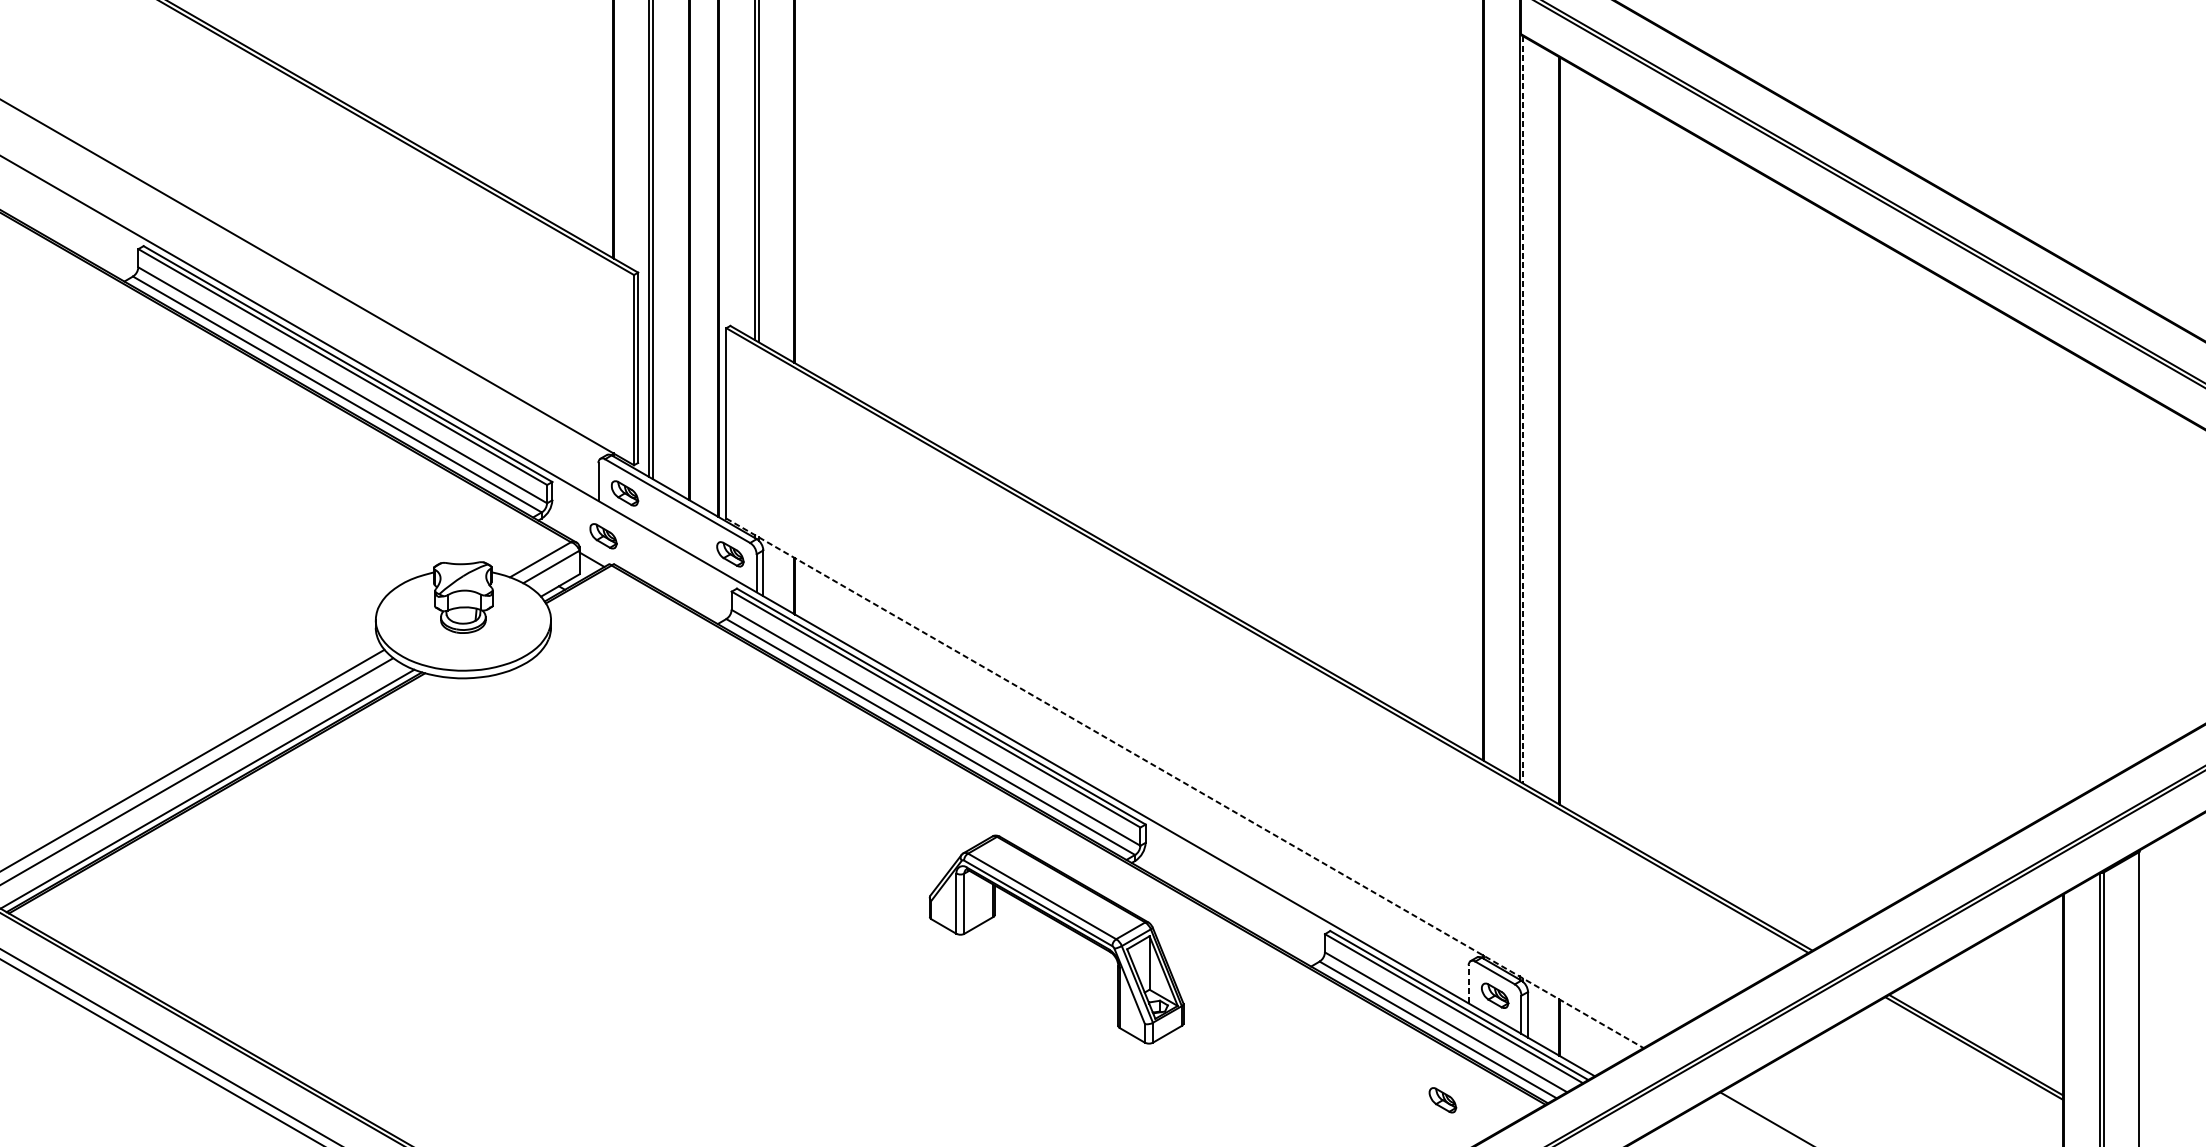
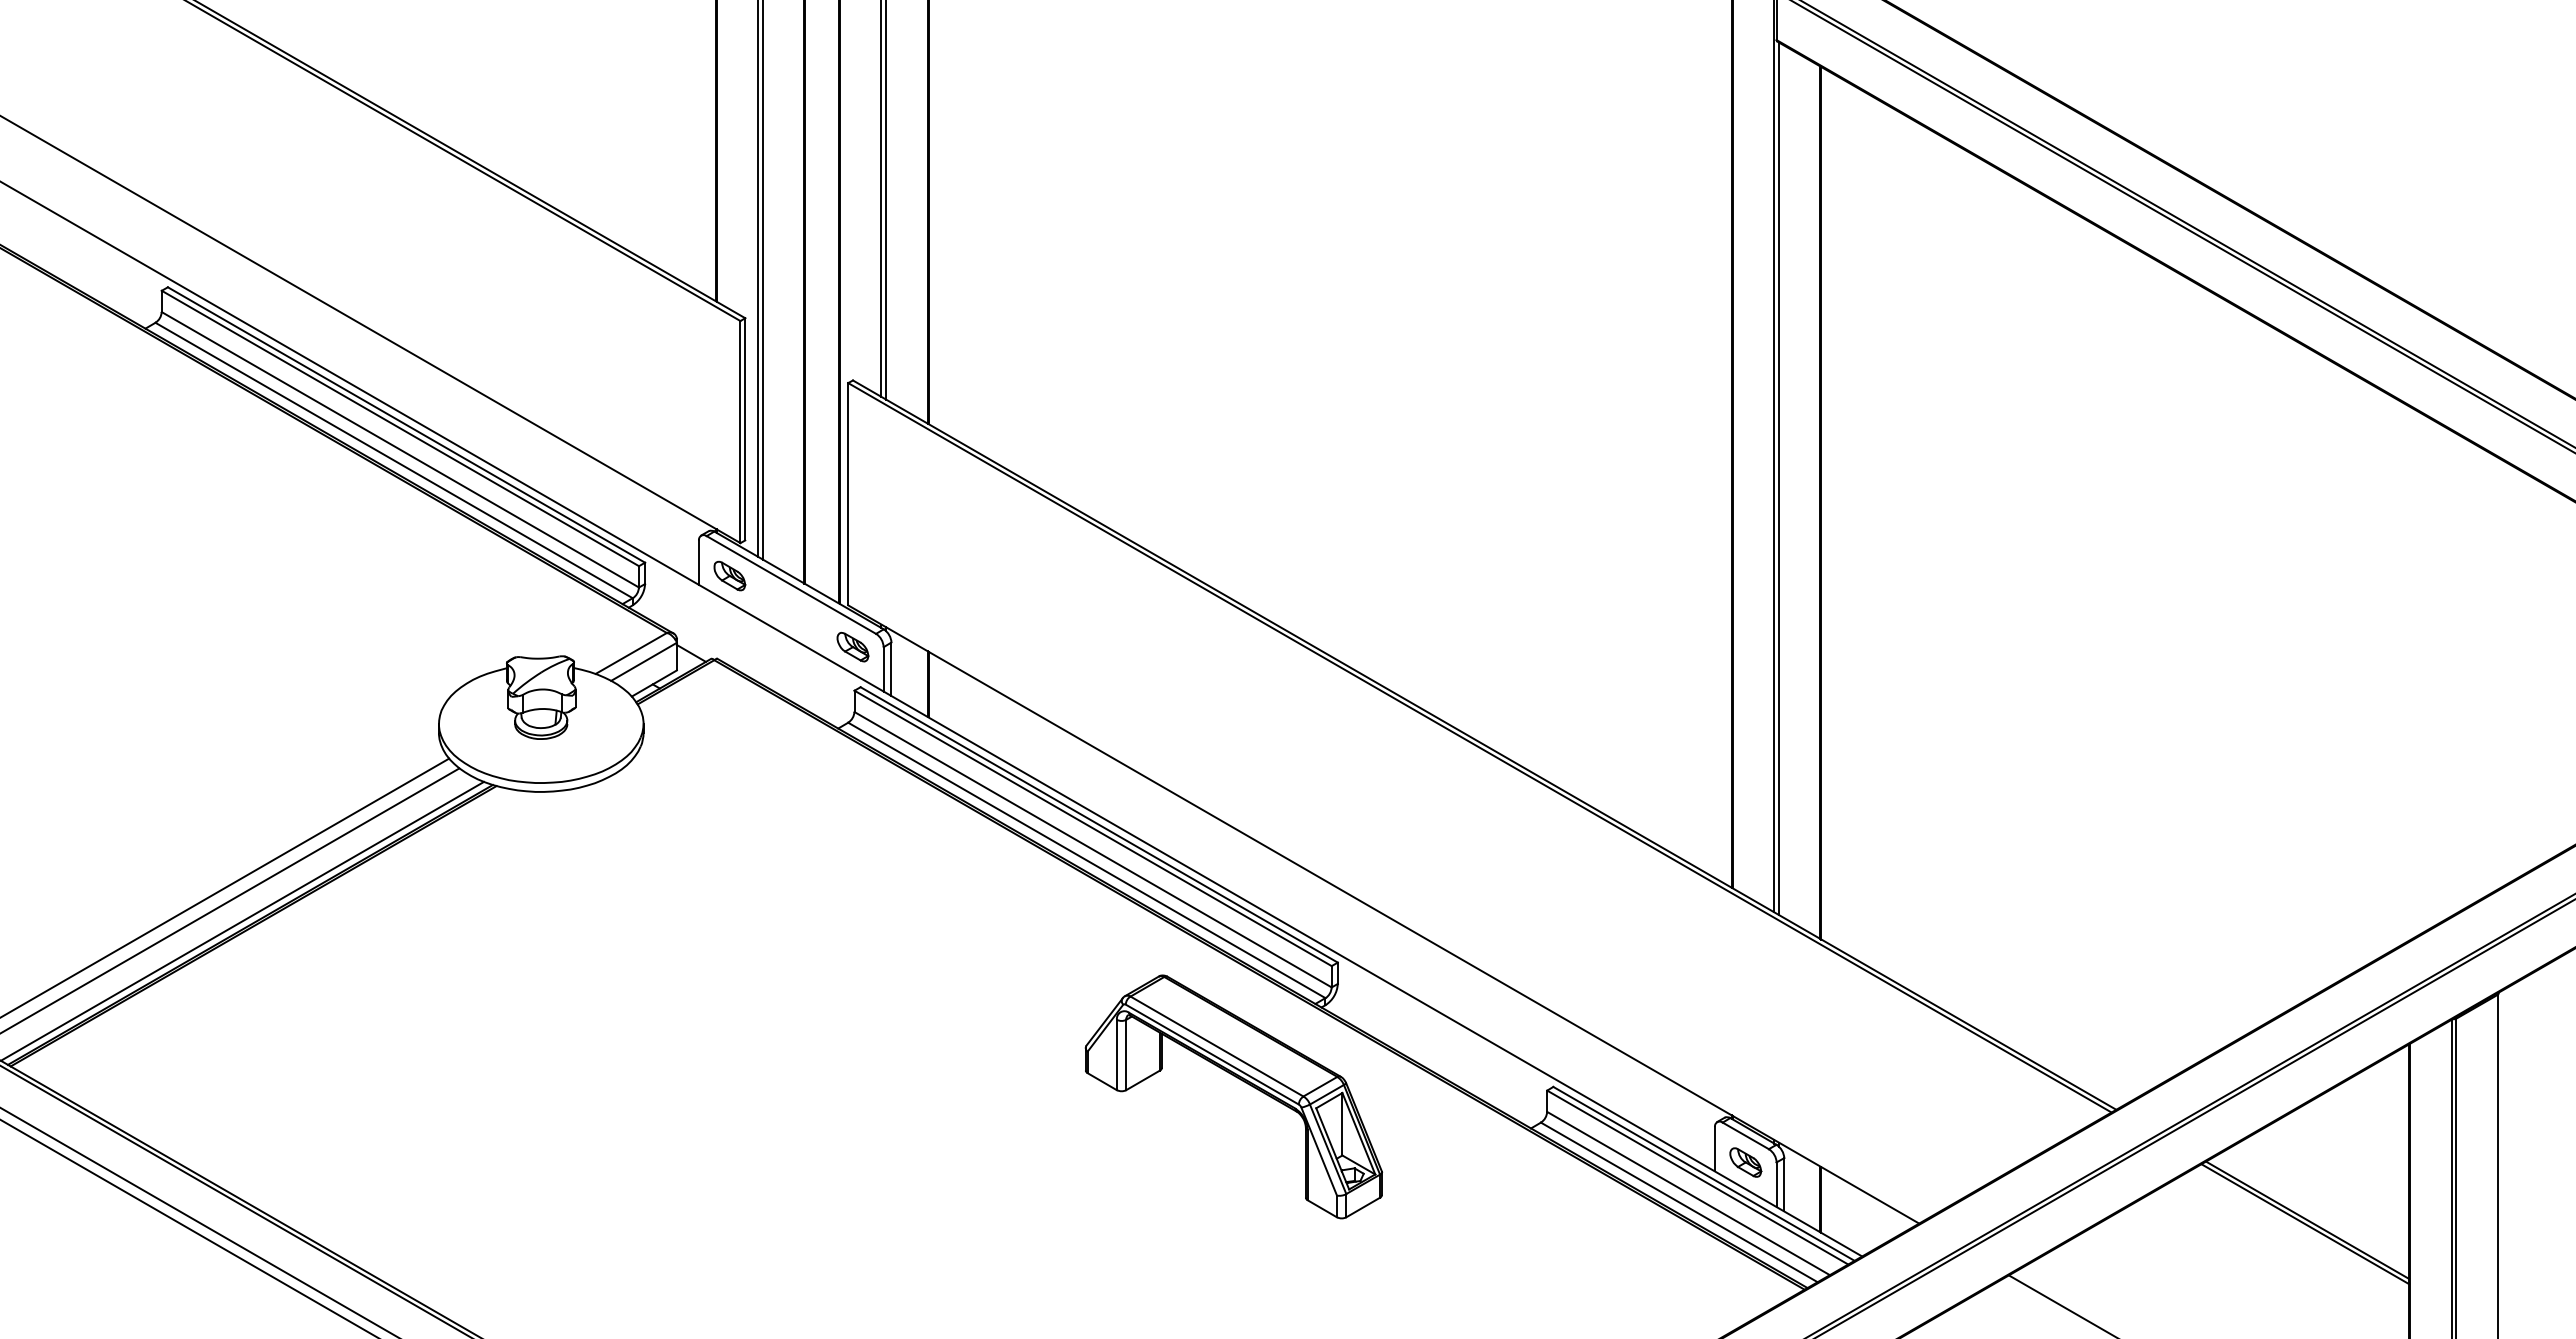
line: (1523, 410) -> (1778, 479), dashed -> solid
part: (603, 535) -> (704, 625), removed
line: (1185, 783) -> (1384, 914), dashed -> solid
line: (1468, 983) -> (1714, 1148), dashed -> solid
part: (1442, 1100) -> (1684, 1284), removed

